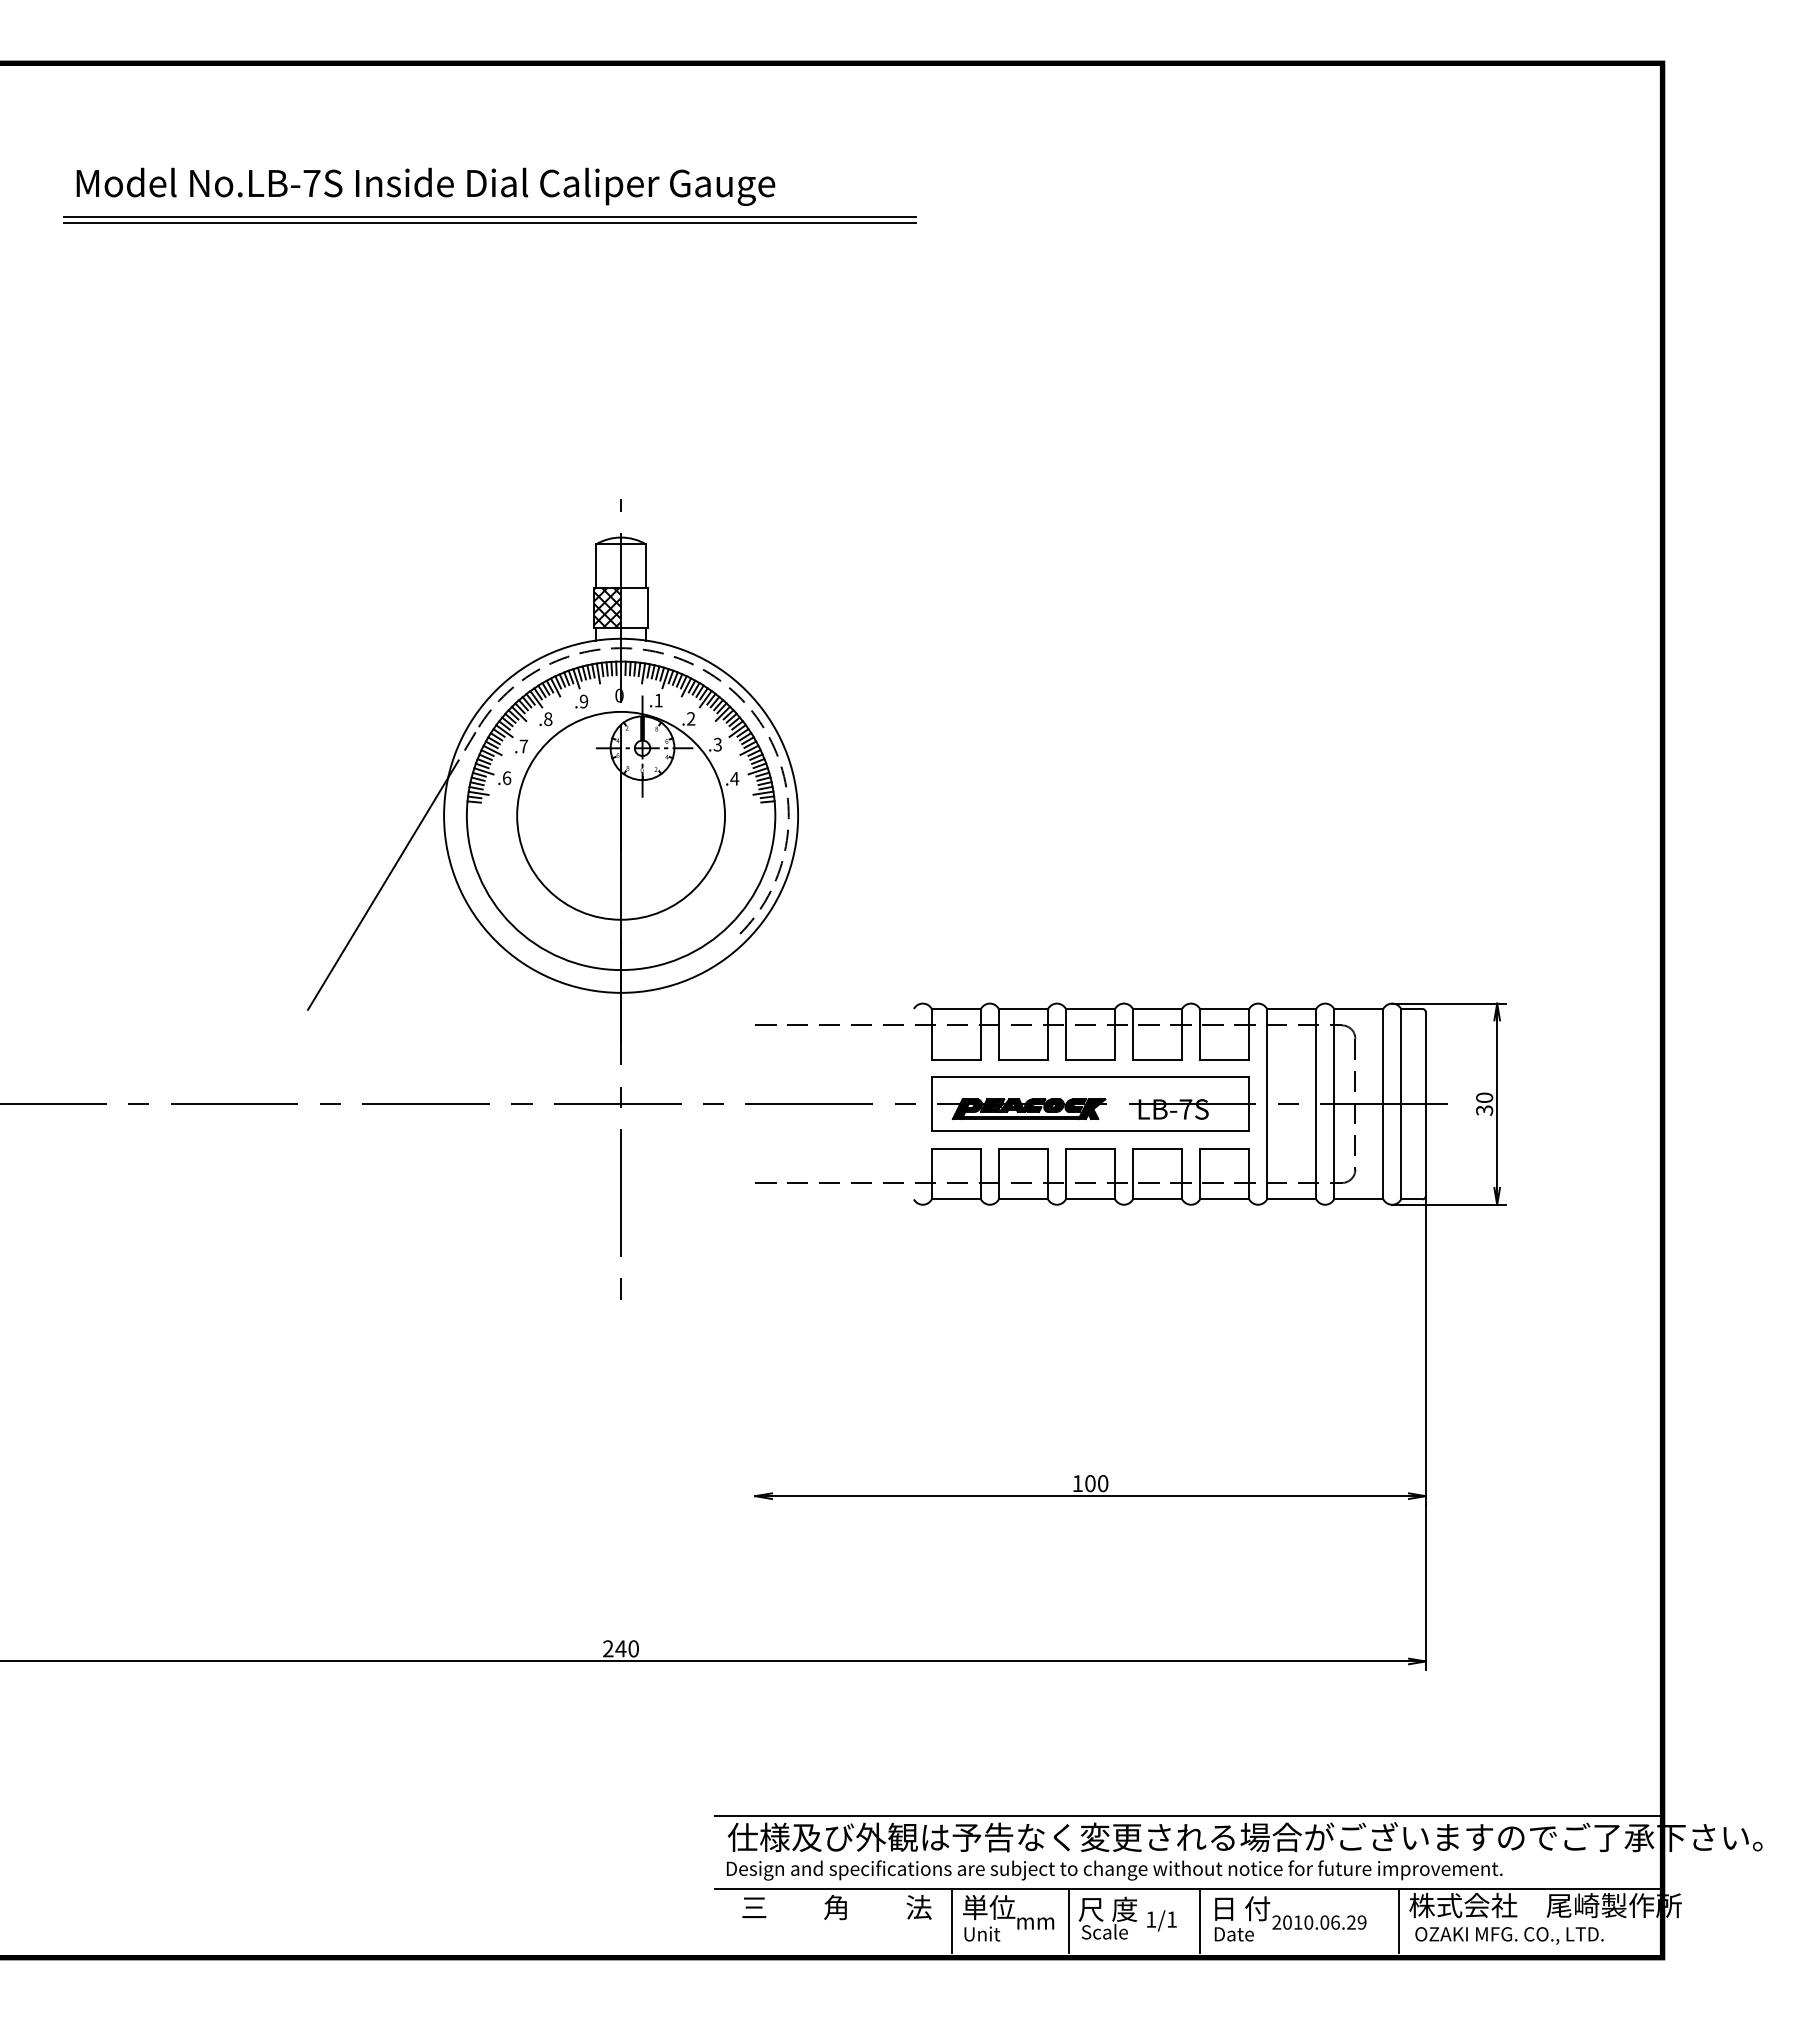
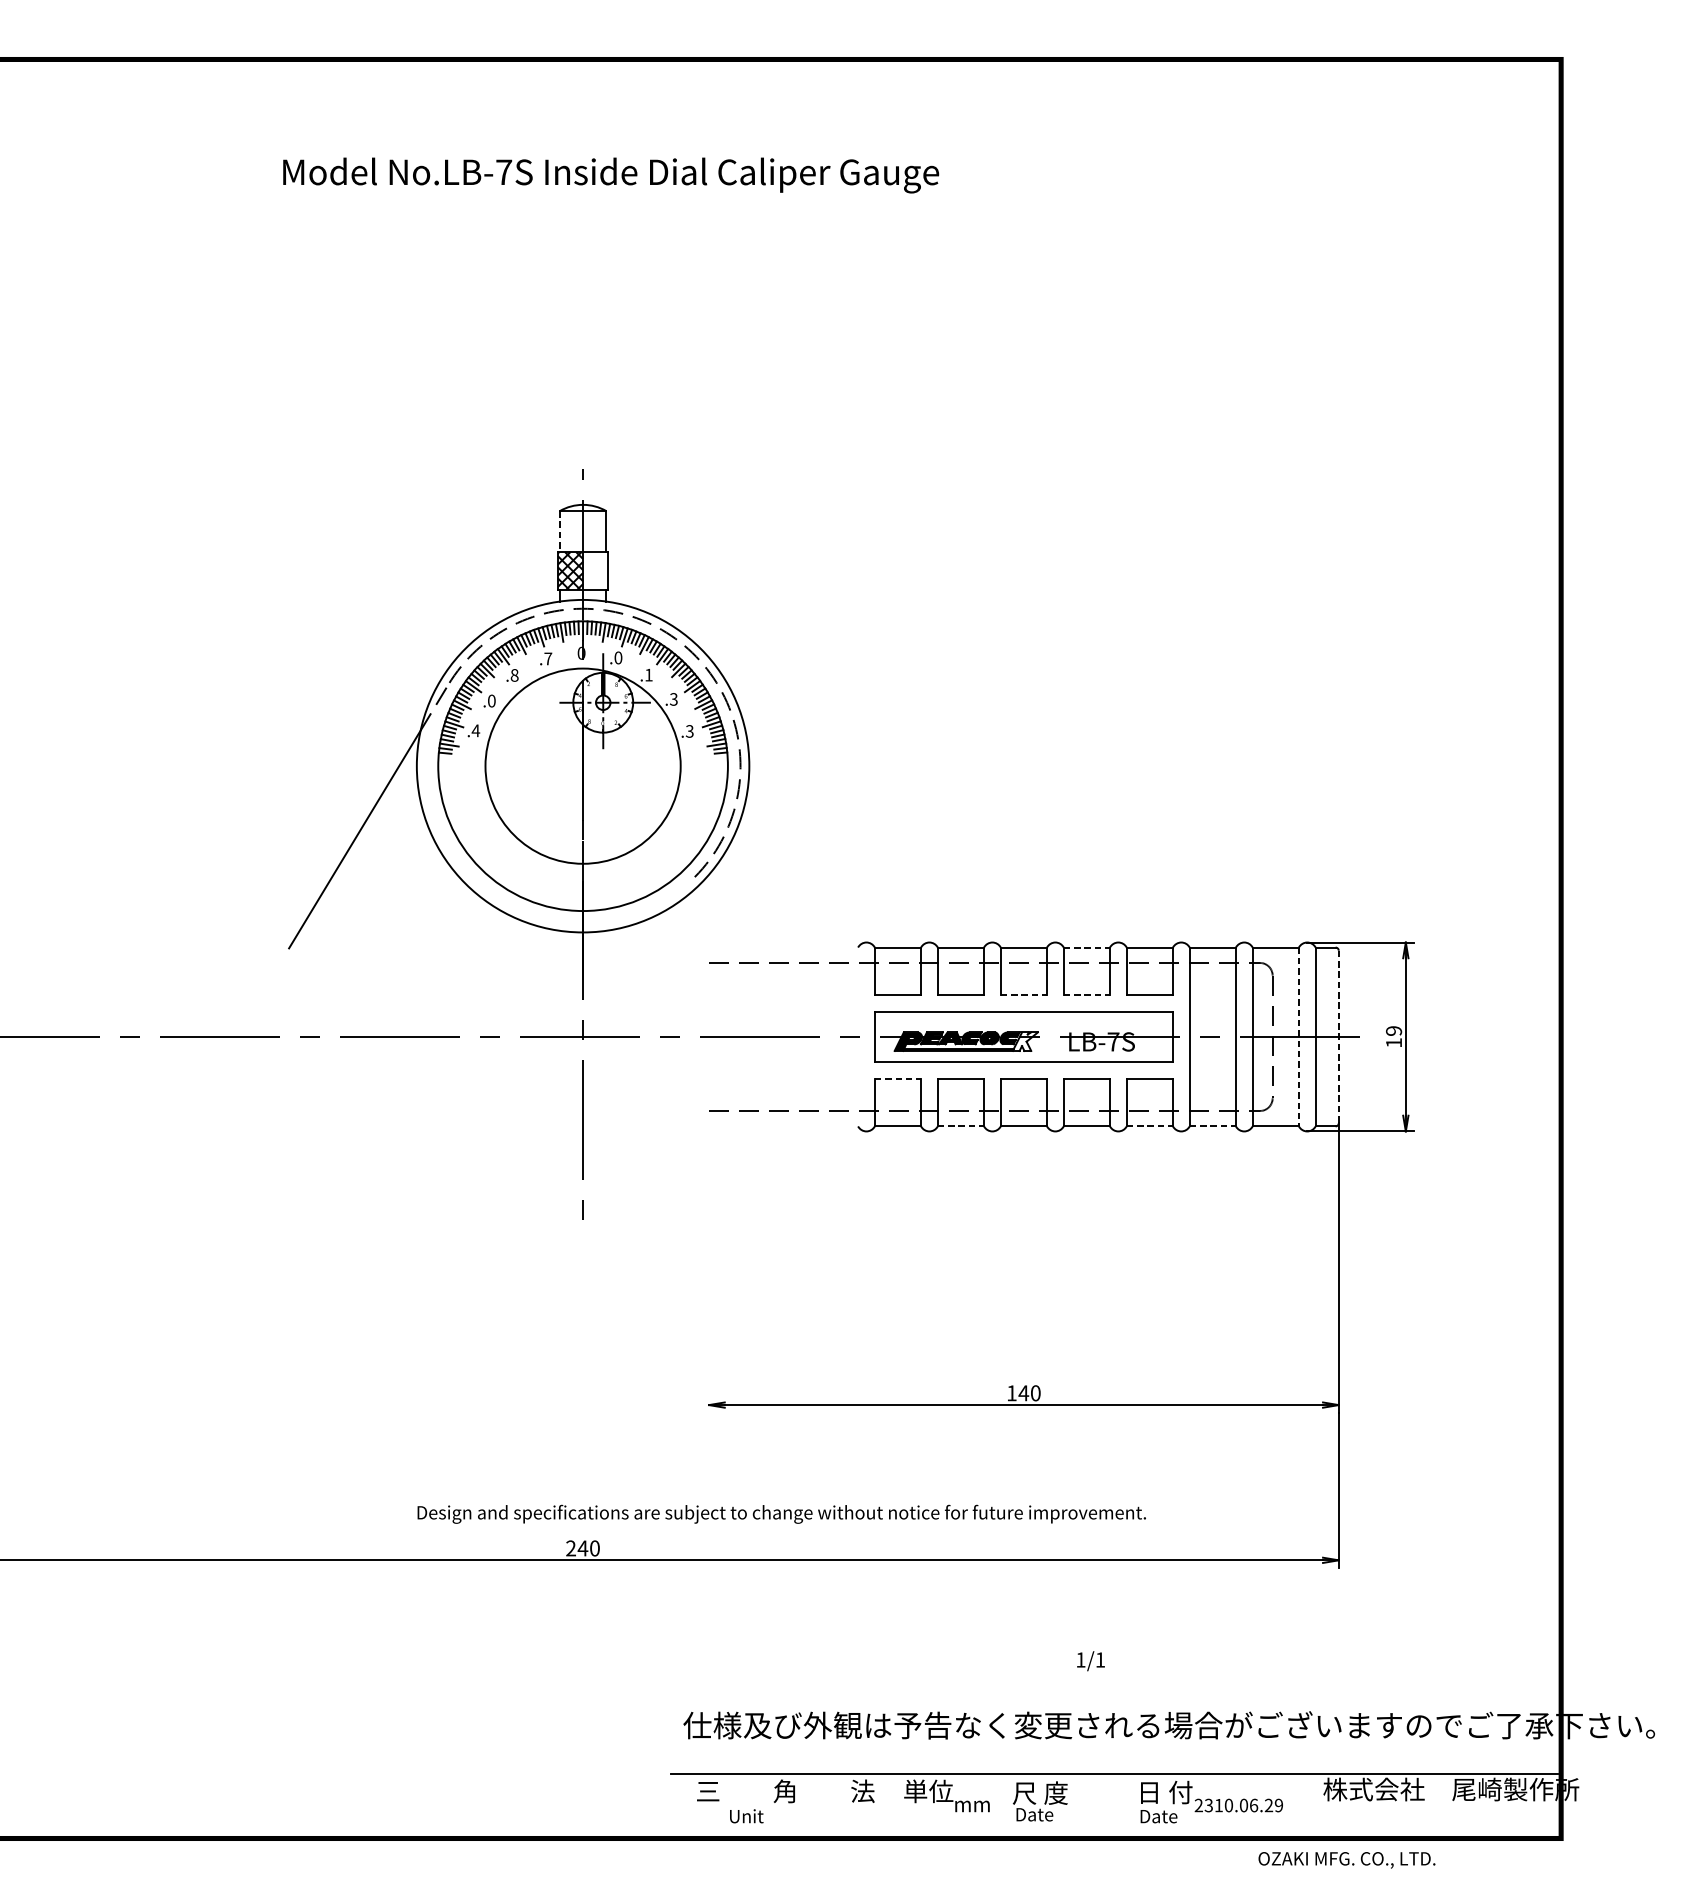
text: (425, 186) -> (610, 175), moved
line: (489, 216) -> (459, 203), removed
line: (489, 223) -> (459, 209), removed
line: (596, 566) -> (560, 532), solid -> dashed
text: (658, 700) -> (618, 657), .1 -> .0
text: (583, 701) -> (547, 658), .9 -> .7
text: (691, 718) -> (649, 674), .2 -> .1
text: (523, 746) -> (491, 701), .7 -> .0
text: (506, 778) -> (475, 731), .6 -> .4
text: (734, 778) -> (689, 731), .4 -> .3
line: (1157, 1008) -> (1086, 947), solid -> dashed
line: (1090, 1059) -> (1023, 995), solid -> dashed
line: (1157, 1059) -> (1086, 995), solid -> dashed
text: (1484, 1103) -> (1393, 1036), 30 -> 19
line: (1383, 1104) -> (1299, 1037), solid -> dashed
line: (1425, 1104) -> (1338, 1037), solid -> dashed
fill: (1091, 1109) -> (1024, 1041), removed
line: (956, 1148) -> (898, 1078), solid -> dashed
line: (1023, 1199) -> (960, 1126), solid -> dashed
line: (1224, 1199) -> (1149, 1126), solid -> dashed
line: (1291, 1199) -> (1212, 1126), solid -> dashed
text: (1090, 1483) -> (1023, 1393), 100 -> 140
line: (1187, 1816) -> (1115, 1705), removed
text: (1114, 1870) -> (781, 1514), moved
line: (951, 1920) -> (893, 1803), removed
line: (1068, 1920) -> (1003, 1803), removed
text: (1161, 1920) -> (1090, 1660), moved
line: (1199, 1920) -> (1126, 1803), removed
line: (1399, 1920) -> (1314, 1803), removed
text: (1287, 1922) -> (1208, 1805), 2010.06.29 -> 2310.06.29
text: (1104, 1931) -> (1037, 1813), Scale -> Date
text: (982, 1933) -> (746, 1815), moved
text: (1509, 1935) -> (1346, 1859), moved

